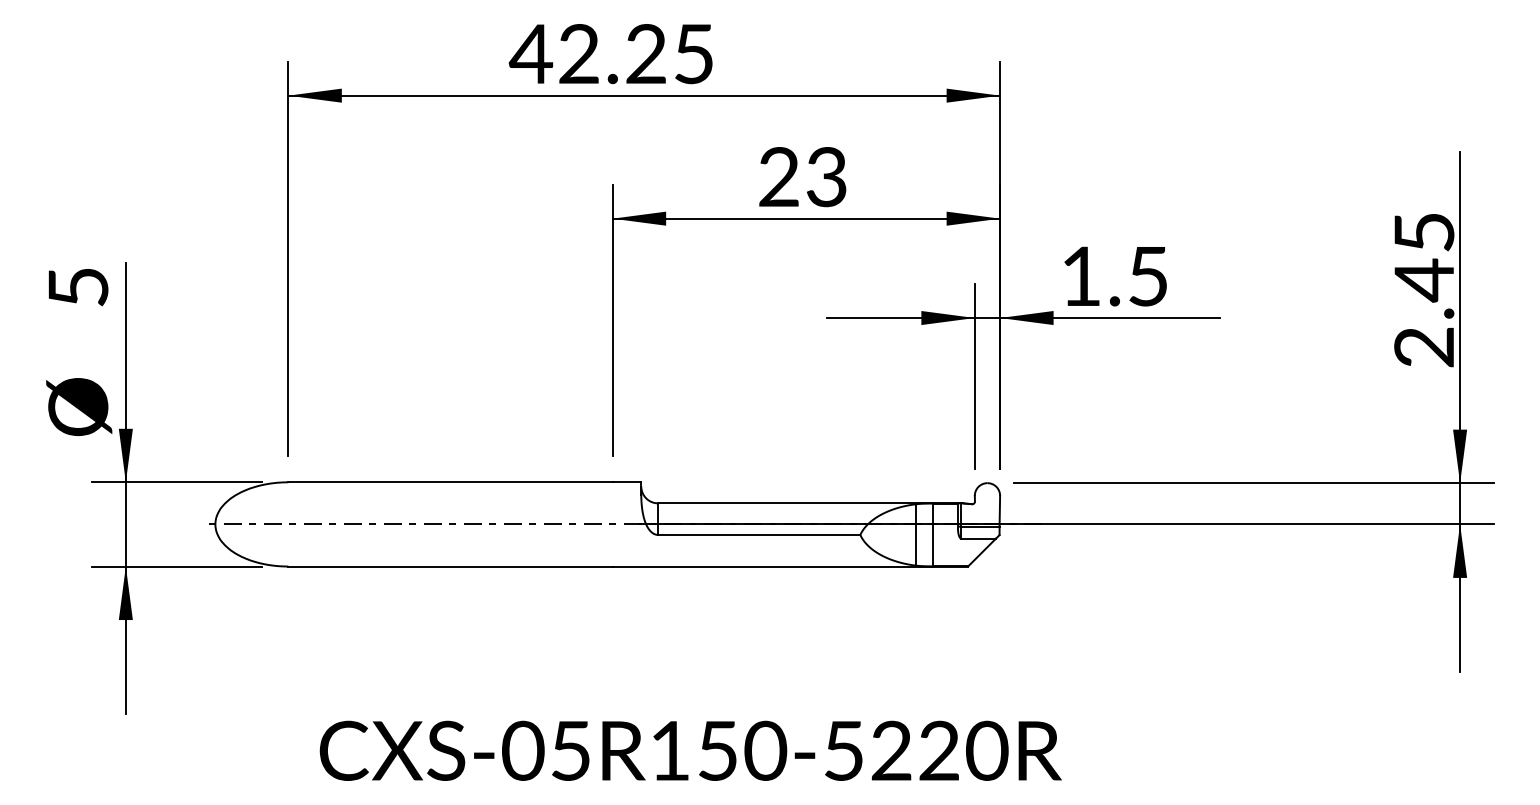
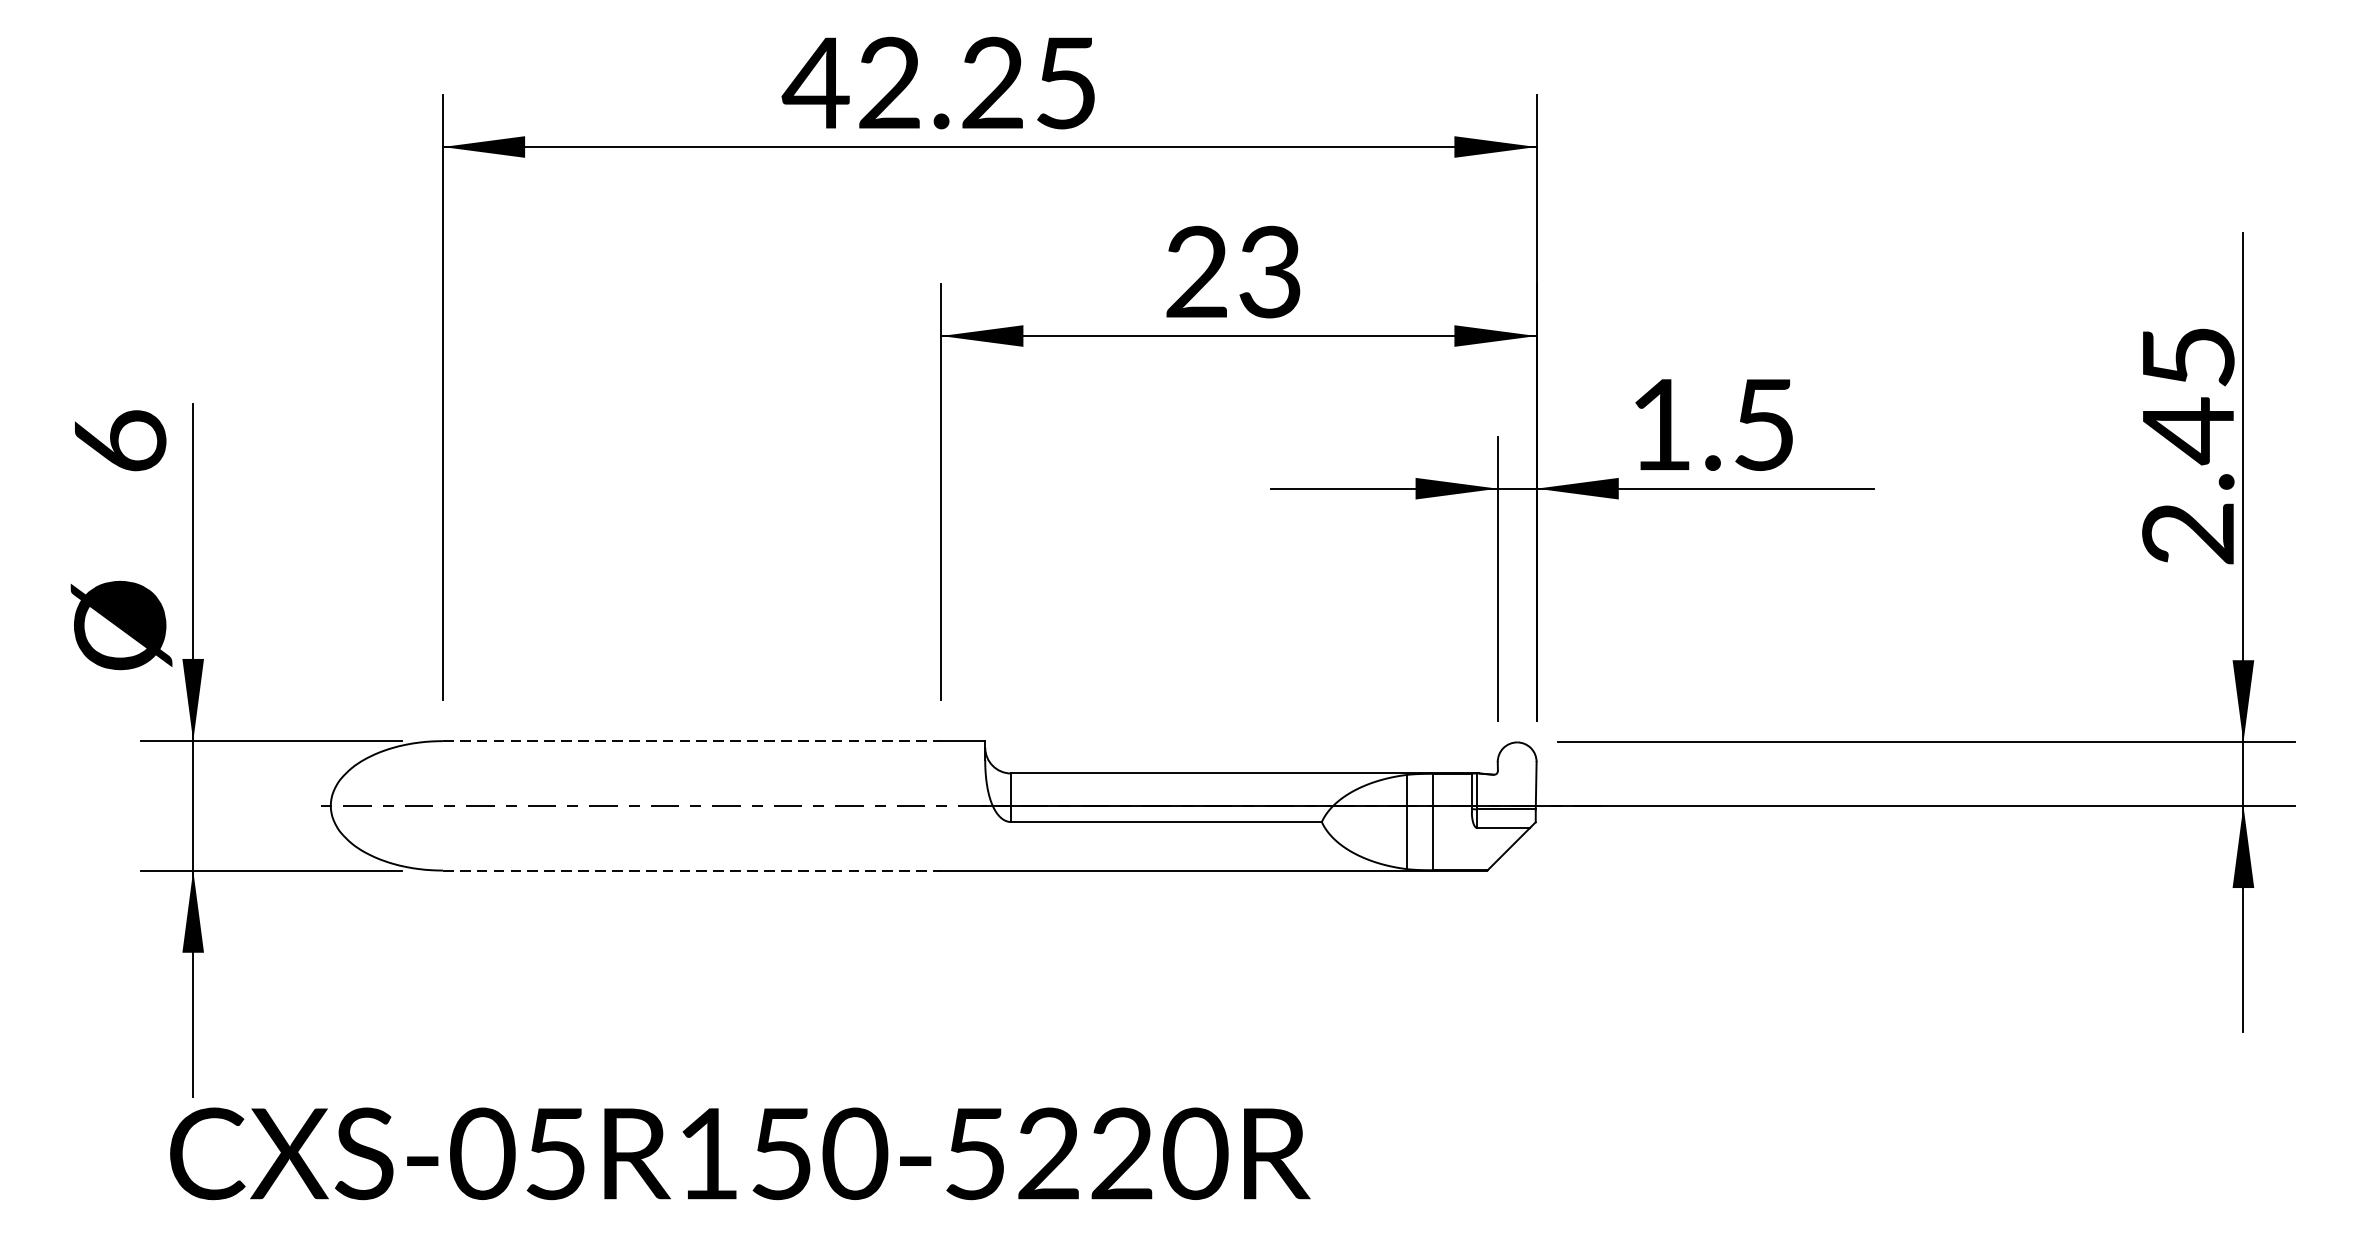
text: (78, 286) -> (120, 440), 5 -> 6
line: (451, 482) -> (693, 741), solid -> dashed
line: (451, 566) -> (693, 870), solid -> dashed
text: (690, 750) -> (739, 1153), moved

